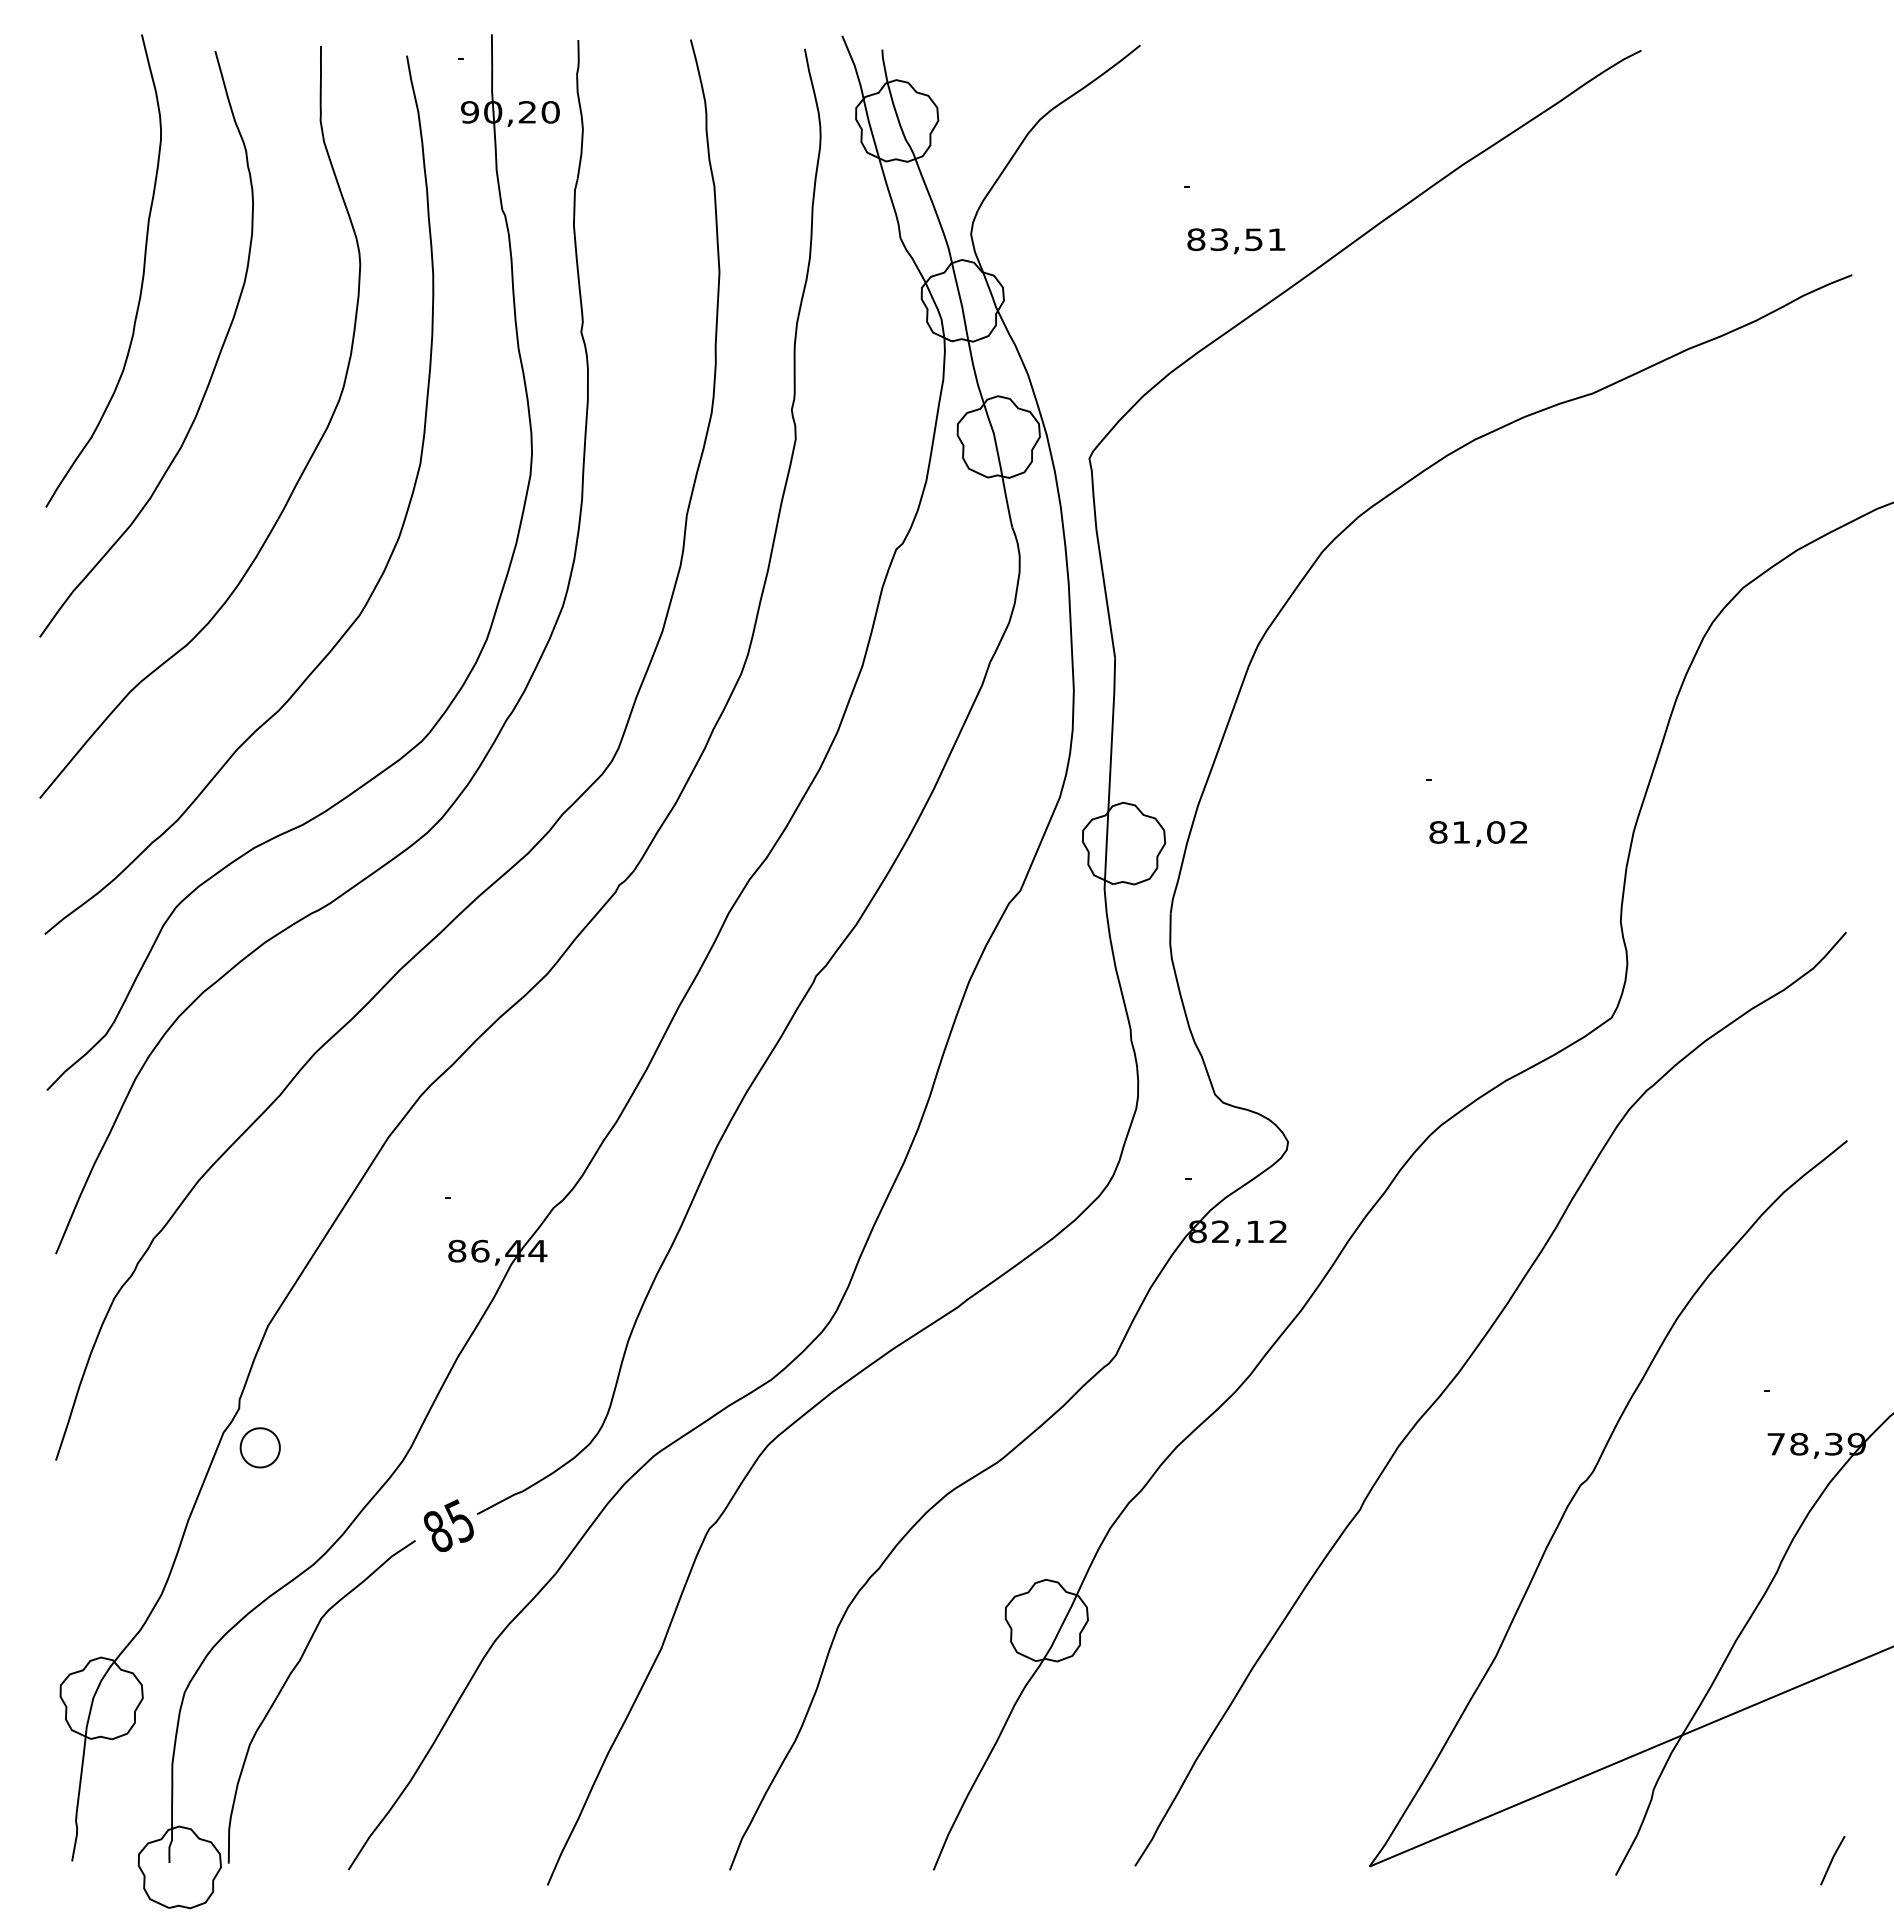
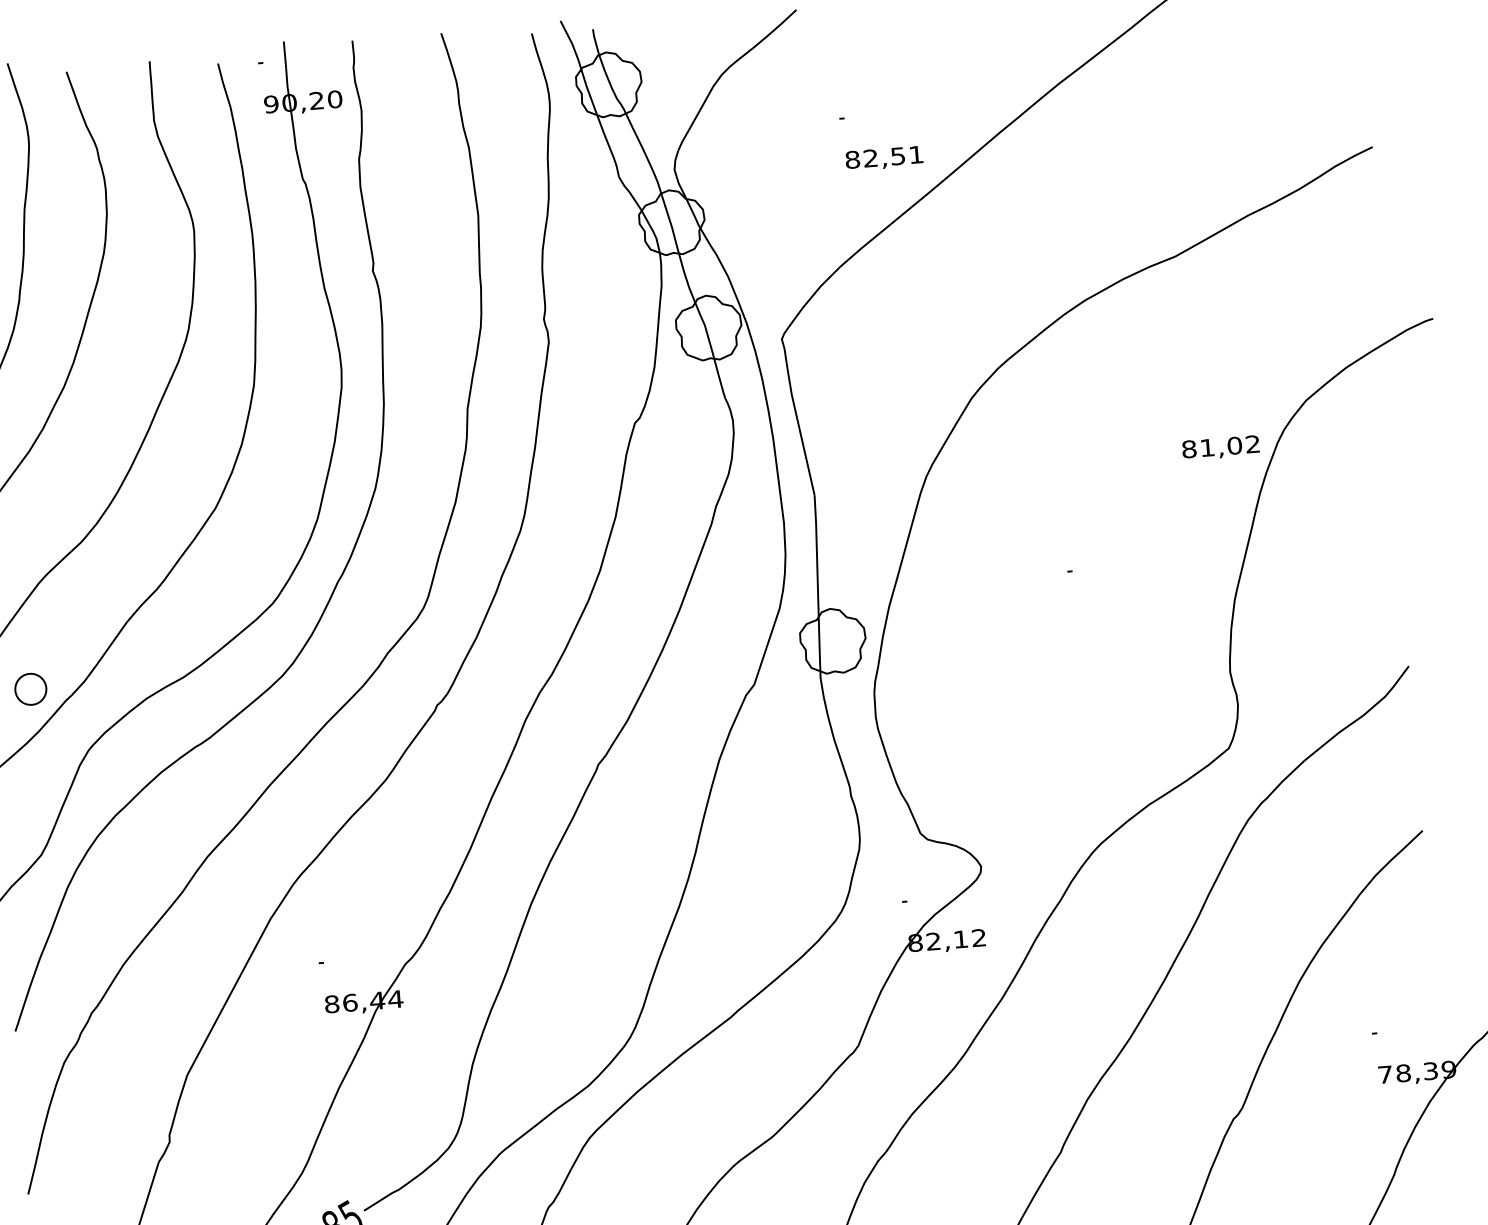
text: (1218, 239) -> (870, 158), 83,51 -> 82,51
text: (1477, 833) -> (1220, 447), moved
part: (259, 1447) -> (30, 689), moved

